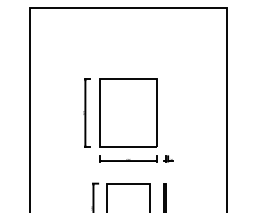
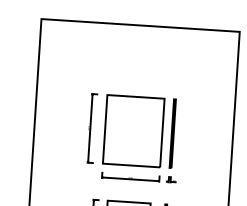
line: (166, 112) -> (172, 132), added

